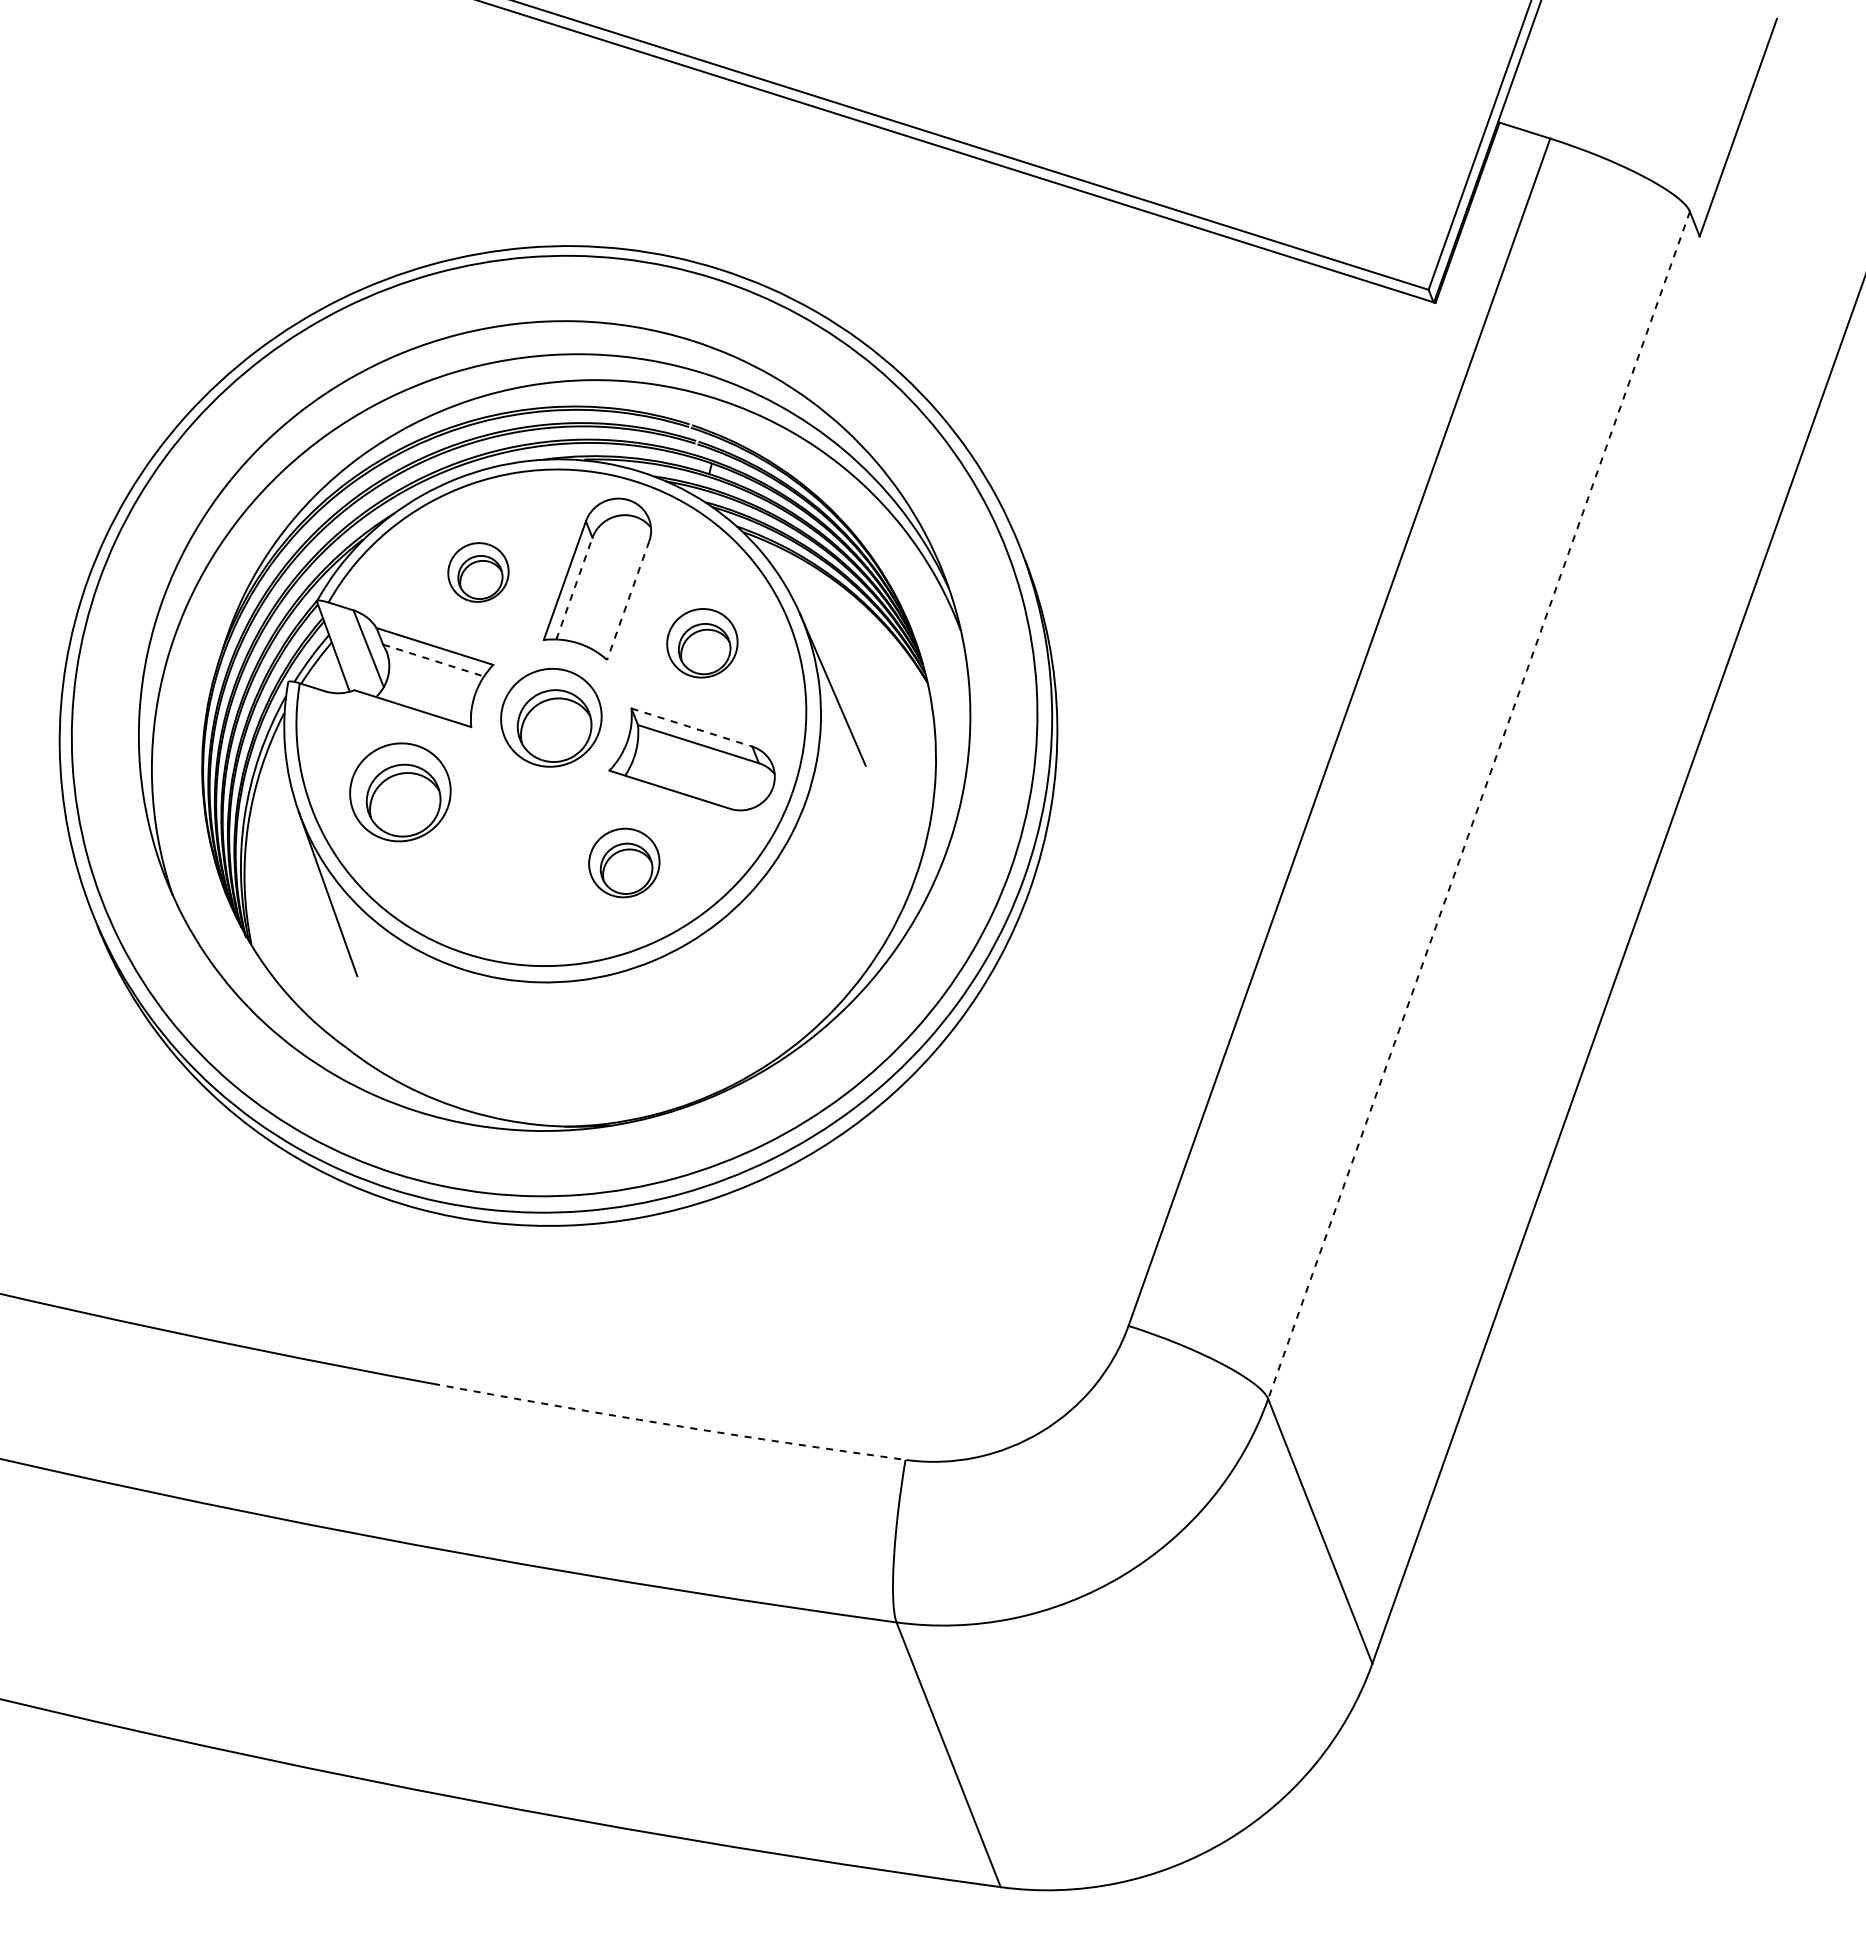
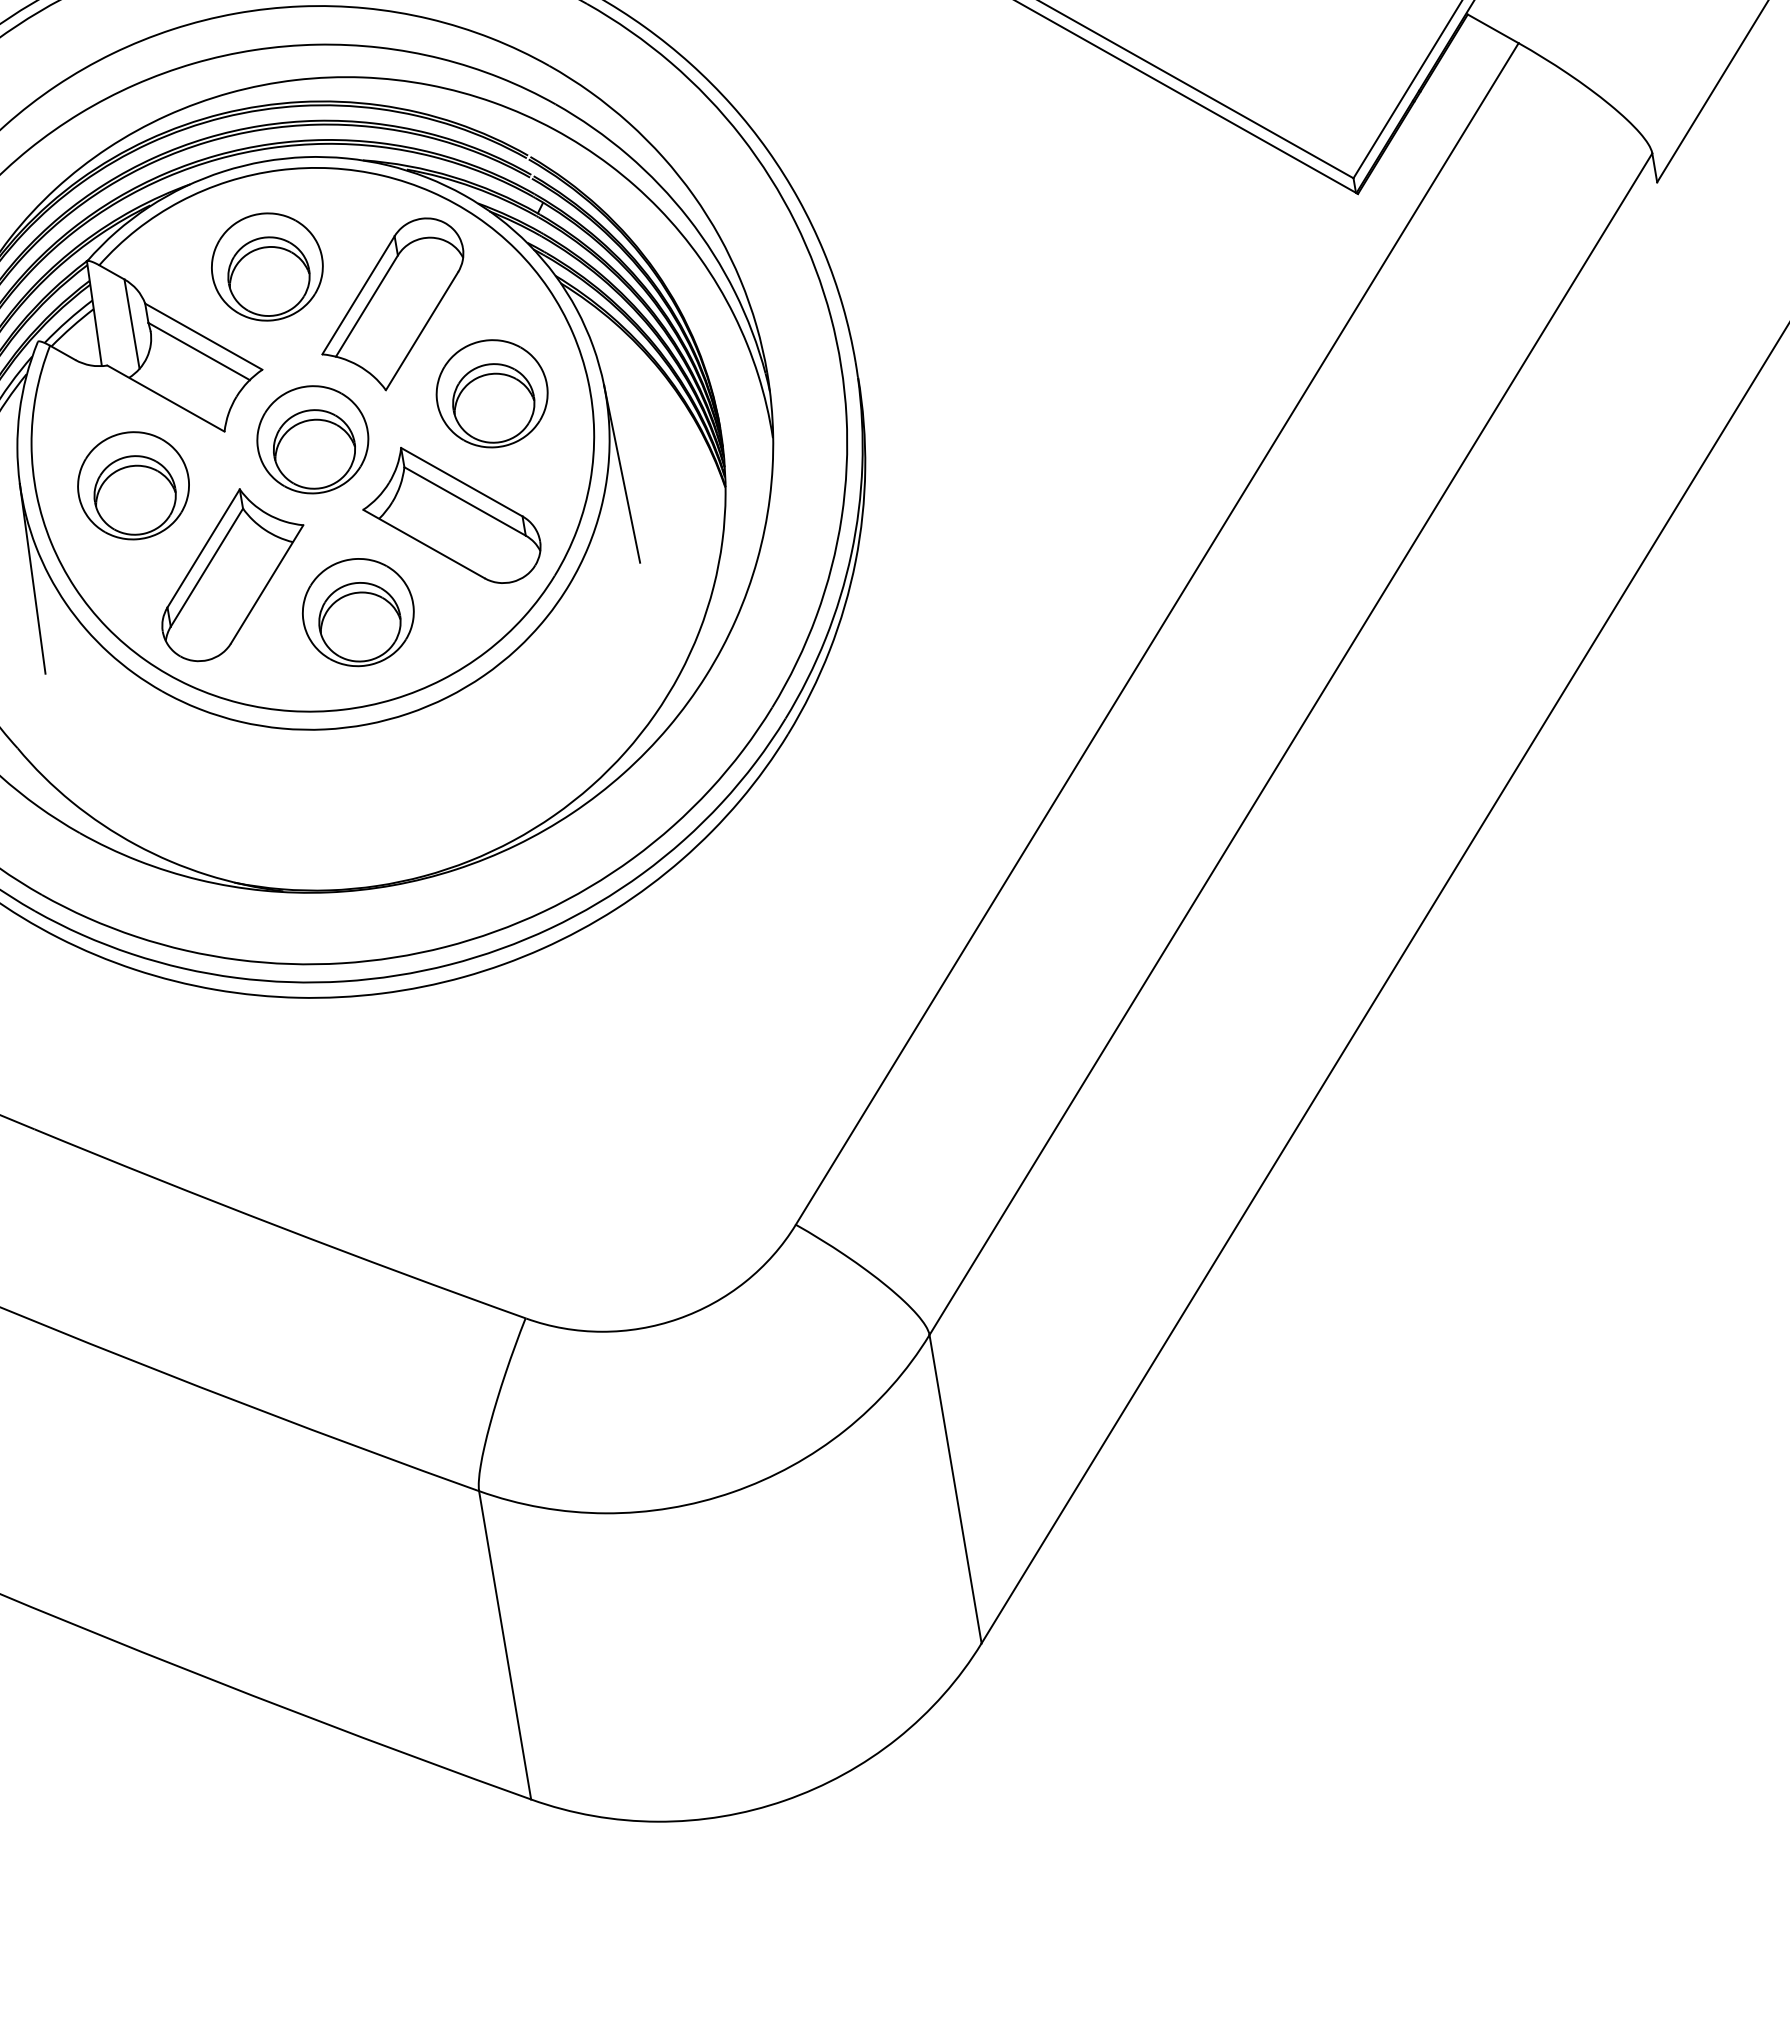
part: (478, 572) -> (267, 266), size x1.67
line: (574, 588) -> (367, 305), dashed -> solid
line: (628, 600) -> (422, 331), dashed -> solid
part: (702, 643) -> (492, 394), size x1.43
line: (434, 660) -> (200, 351), dashed -> solid
line: (692, 727) -> (462, 482), dashed -> solid
line: (1479, 805) -> (1291, 744), dashed -> solid
part: (504, 855) -> (231, 577), added
part: (624, 862) -> (358, 612), size x1.43
arc: (669, 1424) -> (279, 1226), dashed -> solid

